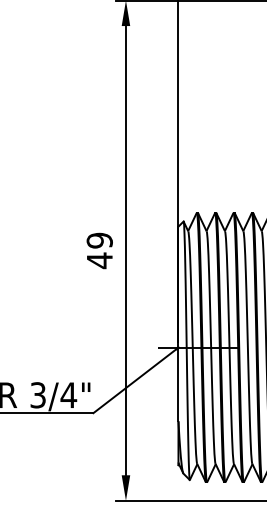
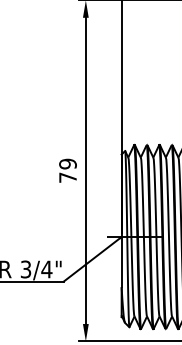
text: (99, 260) -> (67, 177), 49 -> 79

